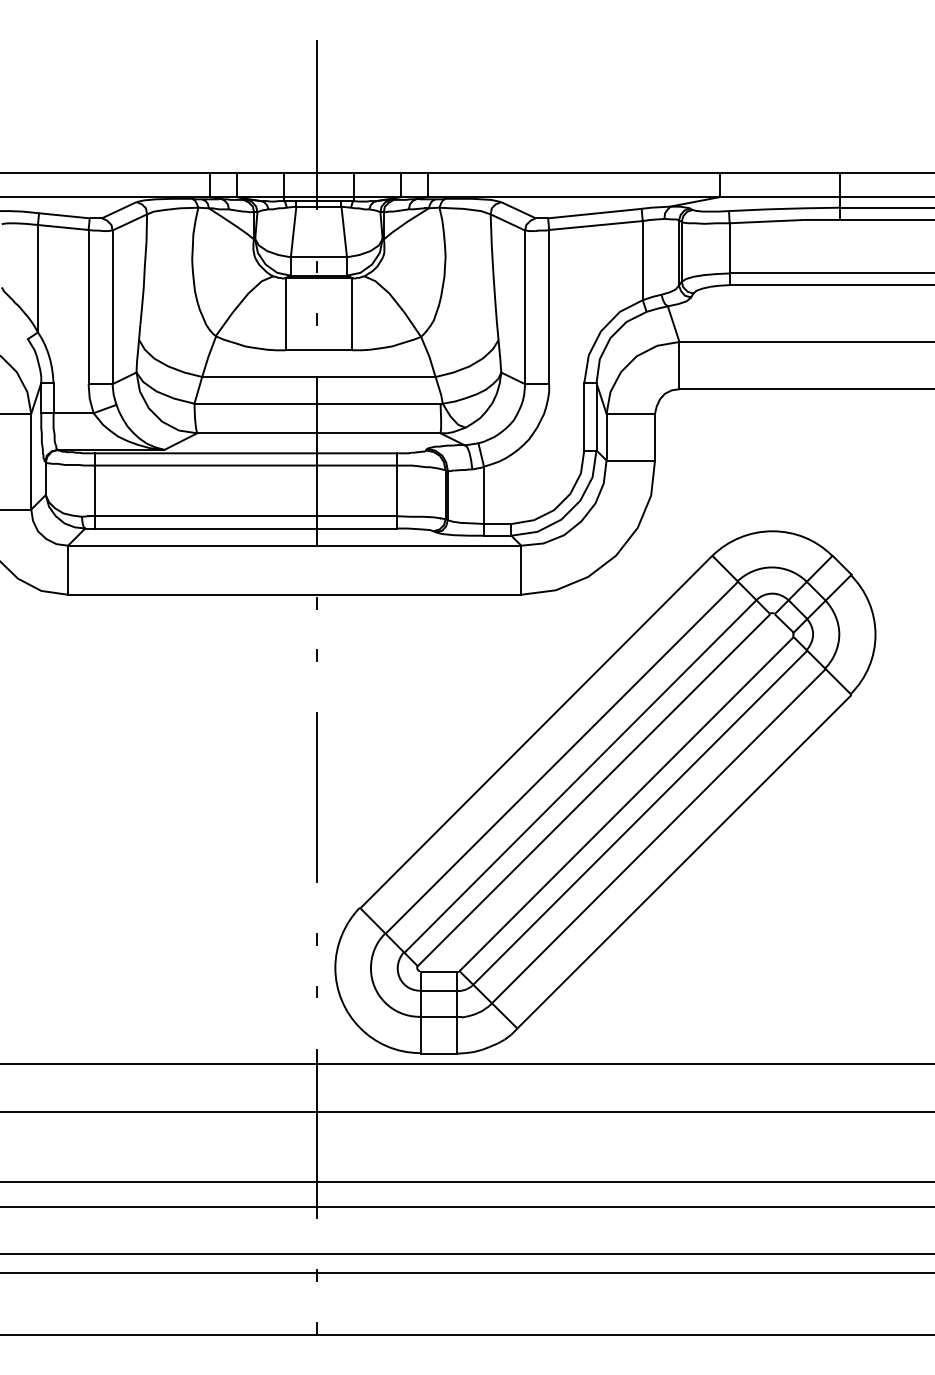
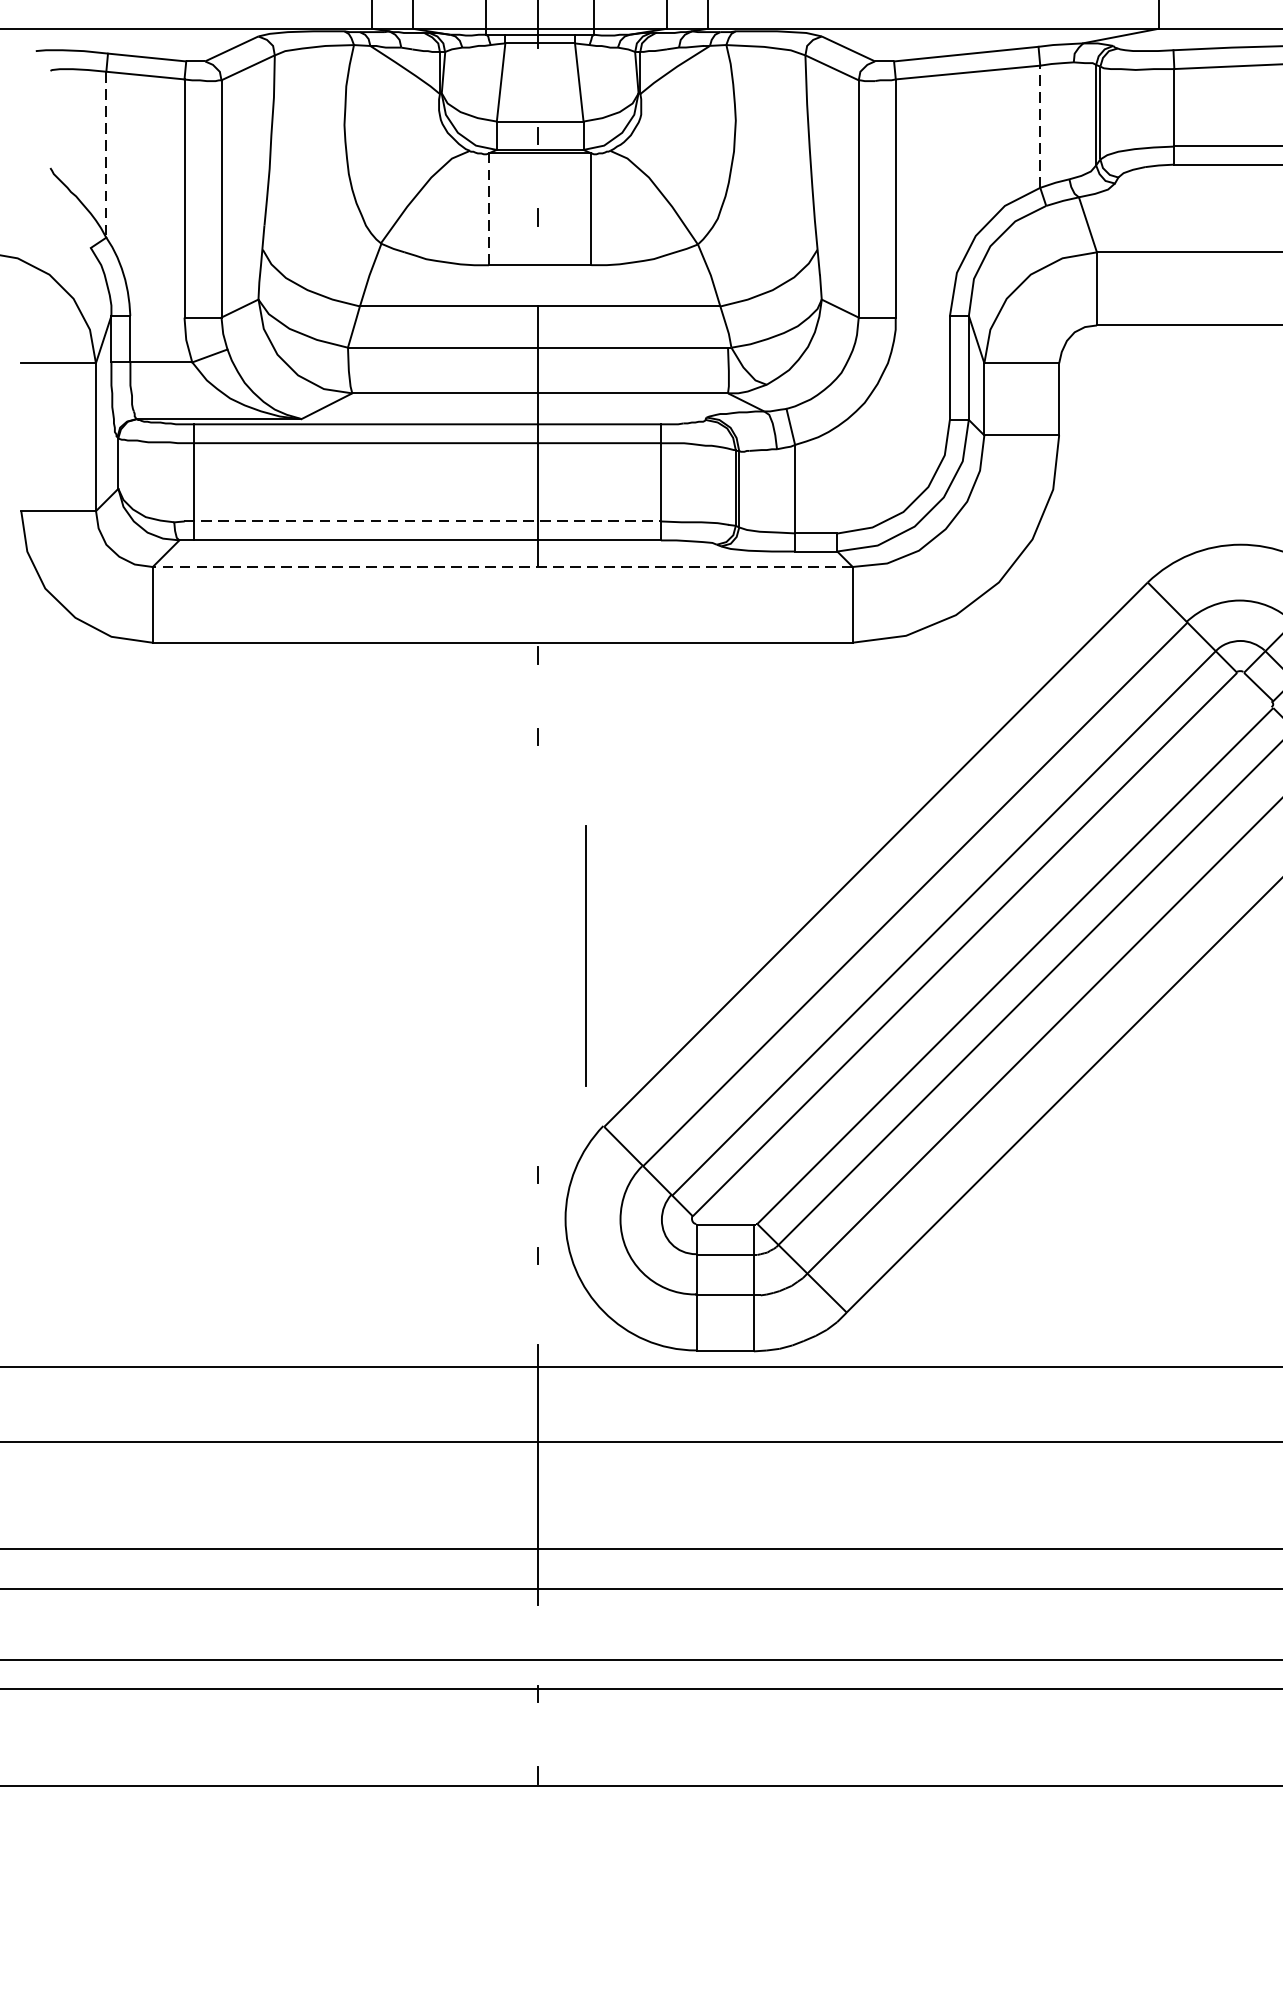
line: (642, 260) -> (1039, 126), solid -> dashed
line: (37, 278) -> (105, 154), solid -> dashed
line: (285, 313) -> (488, 208), solid -> dashed
line: (242, 516) -> (422, 521), solid -> dashed
line: (294, 545) -> (502, 566), solid -> dashed
line: (316, 797) -> (584, 955), moved

